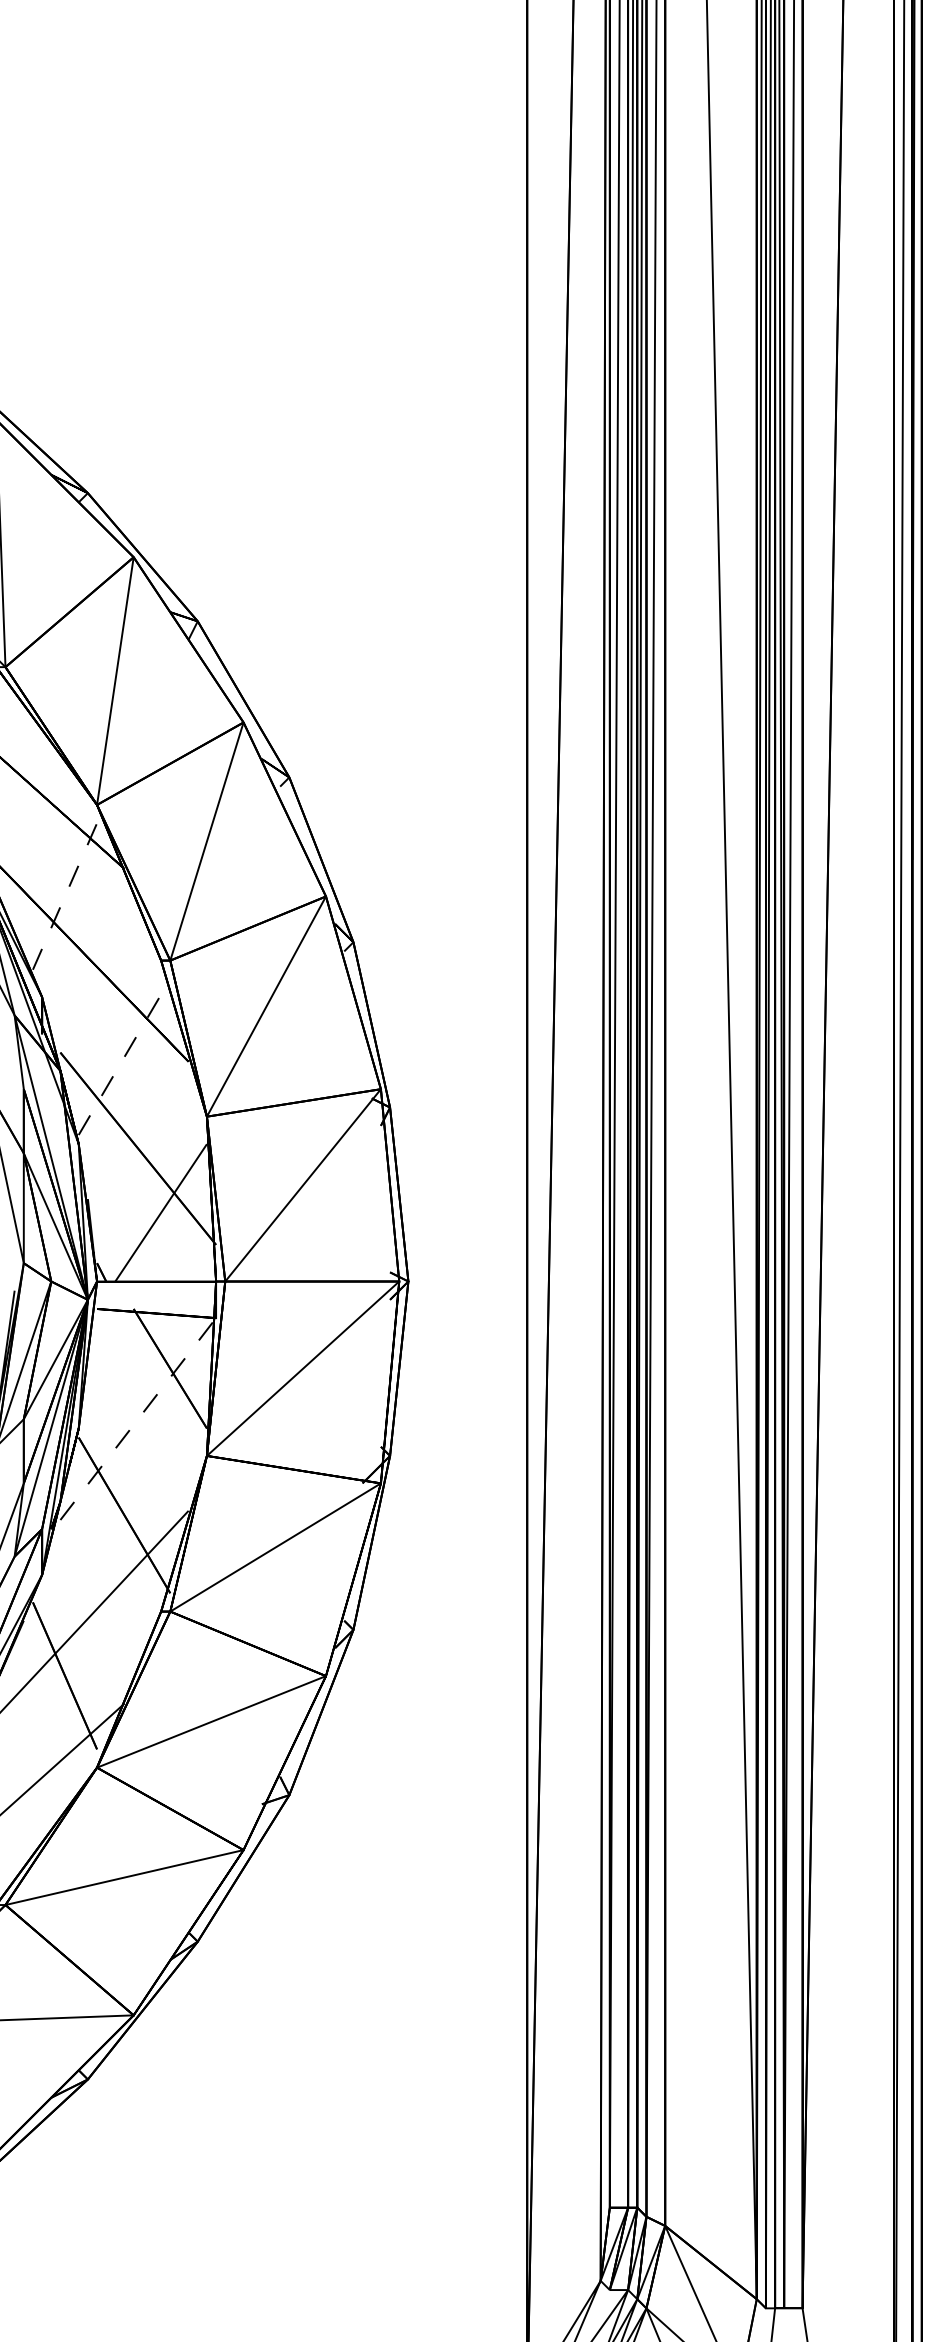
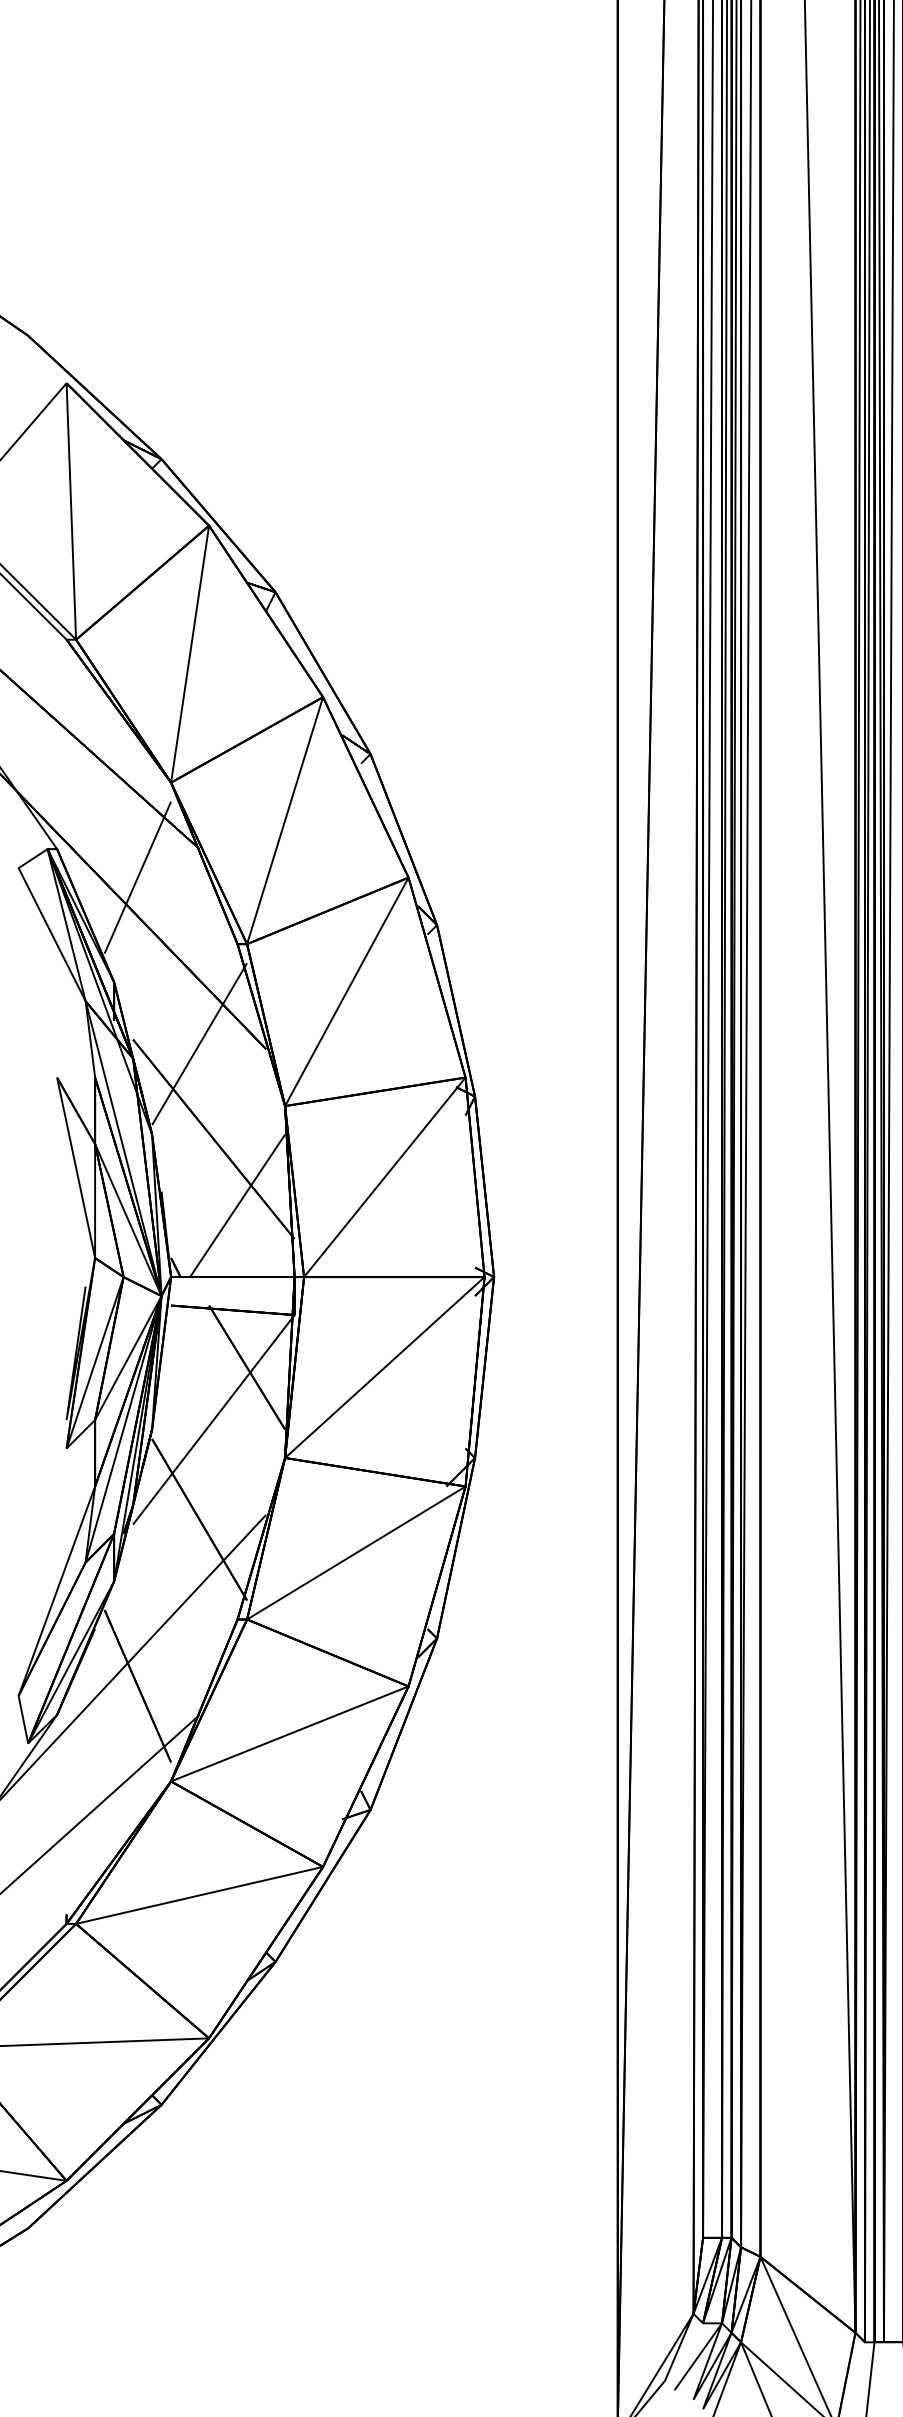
line: (65, 896) -> (138, 877), dashed -> solid
line: (124, 1056) -> (199, 1043), dashed -> solid
line: (138, 1418) -> (214, 1419), dashed -> solid

